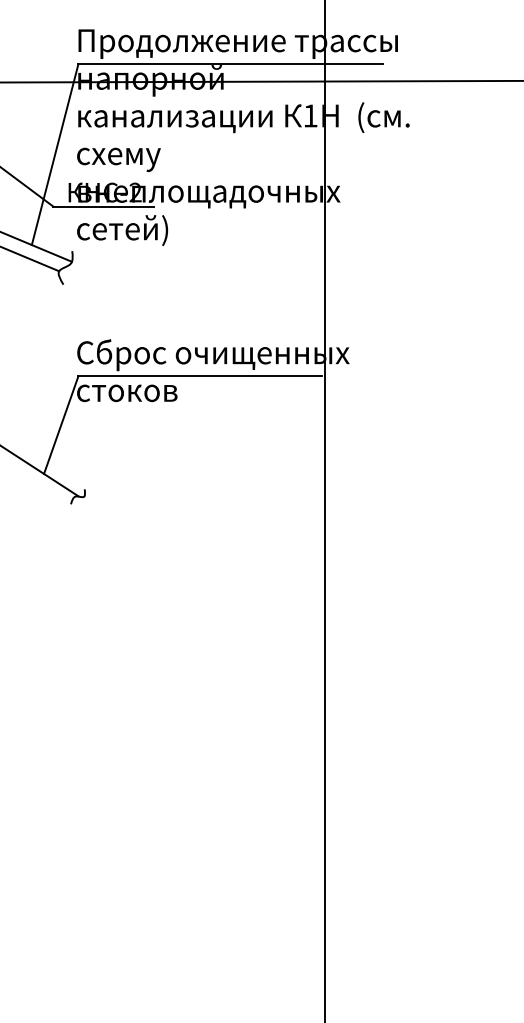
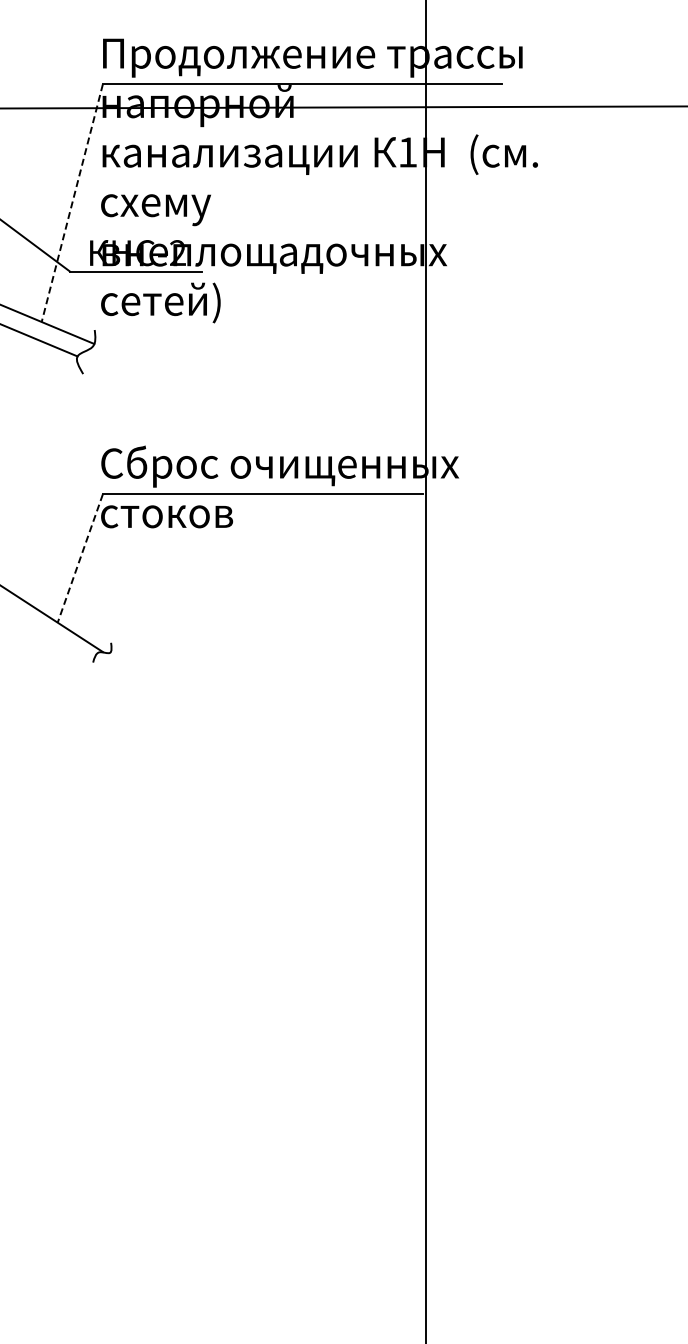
line: (55, 154) -> (72, 203), solid -> dashed
line: (61, 425) -> (80, 558), solid -> dashed

